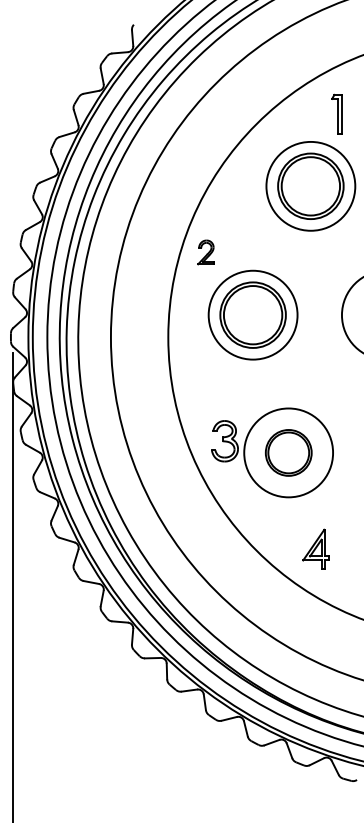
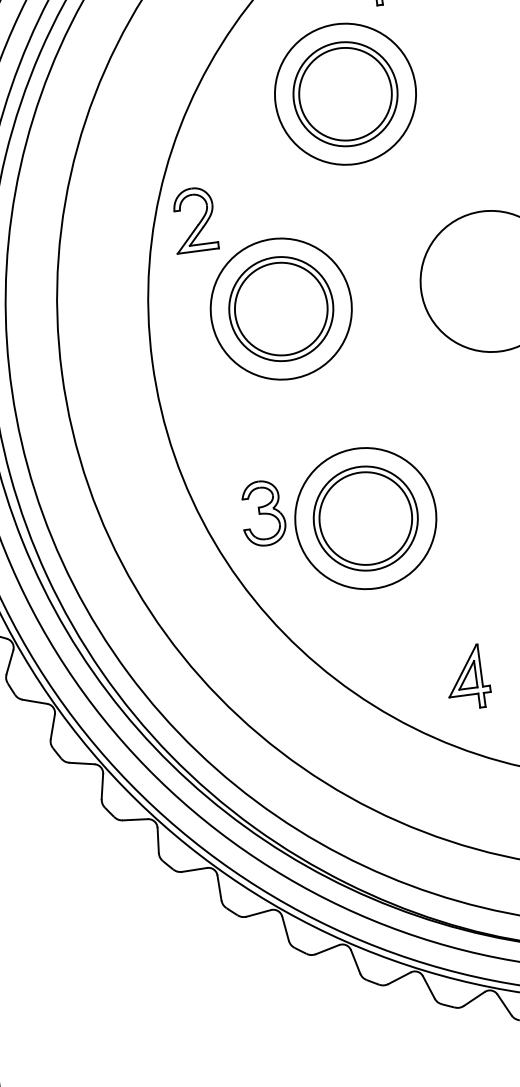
part: (205, 252) -> (193, 220), size x1.67
part: (288, 452) -> (365, 517), size x1.43
part: (315, 548) -> (466, 676), moved

